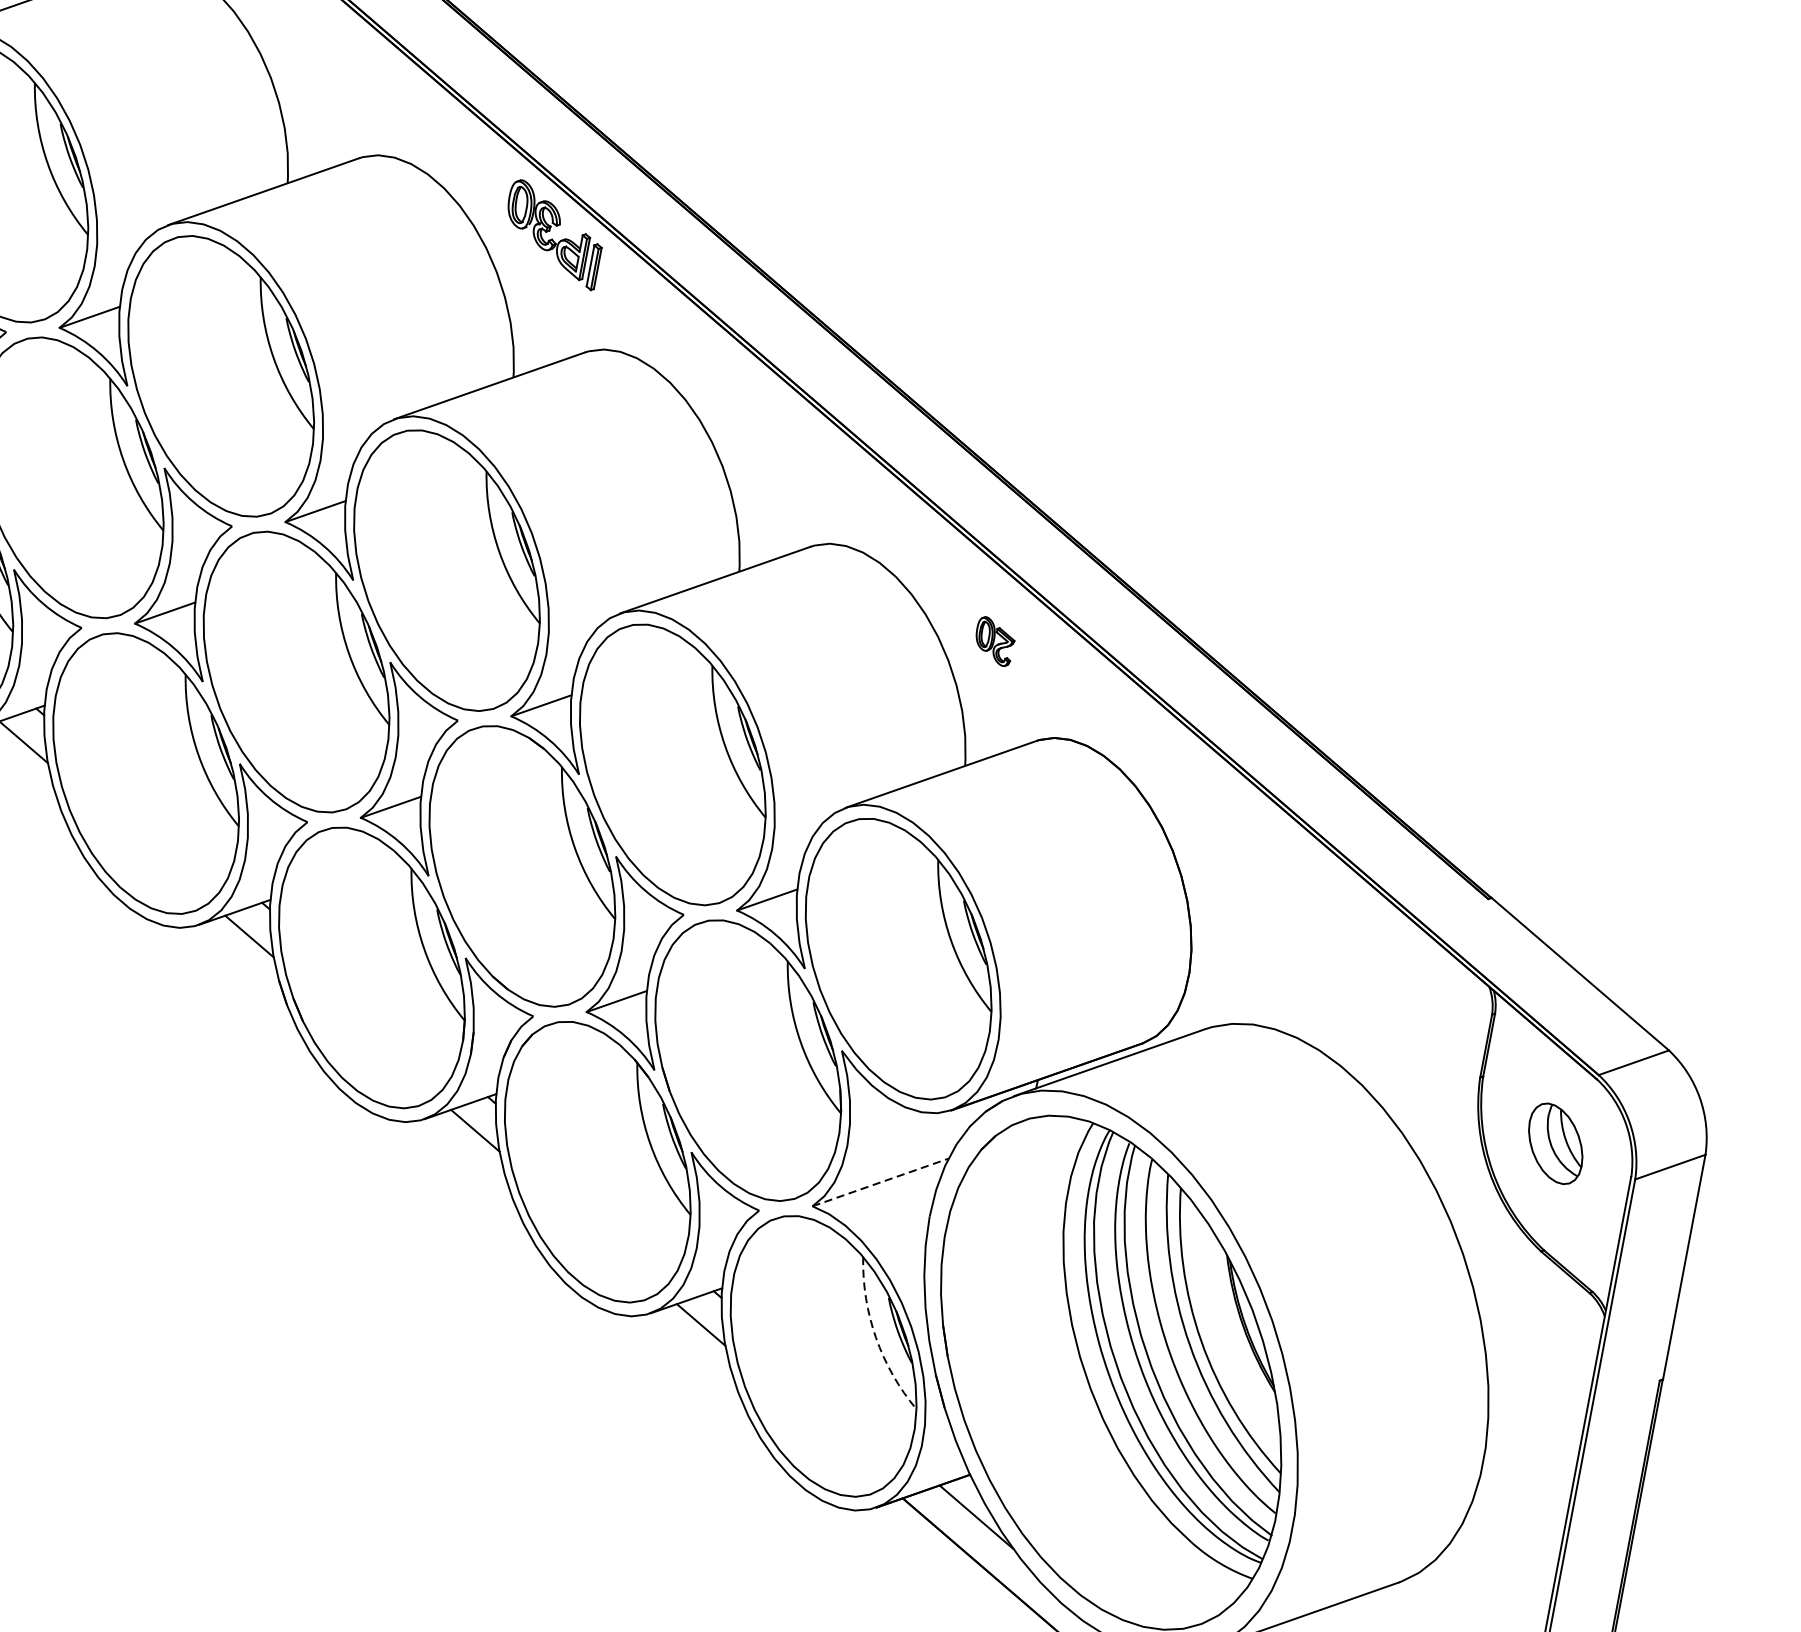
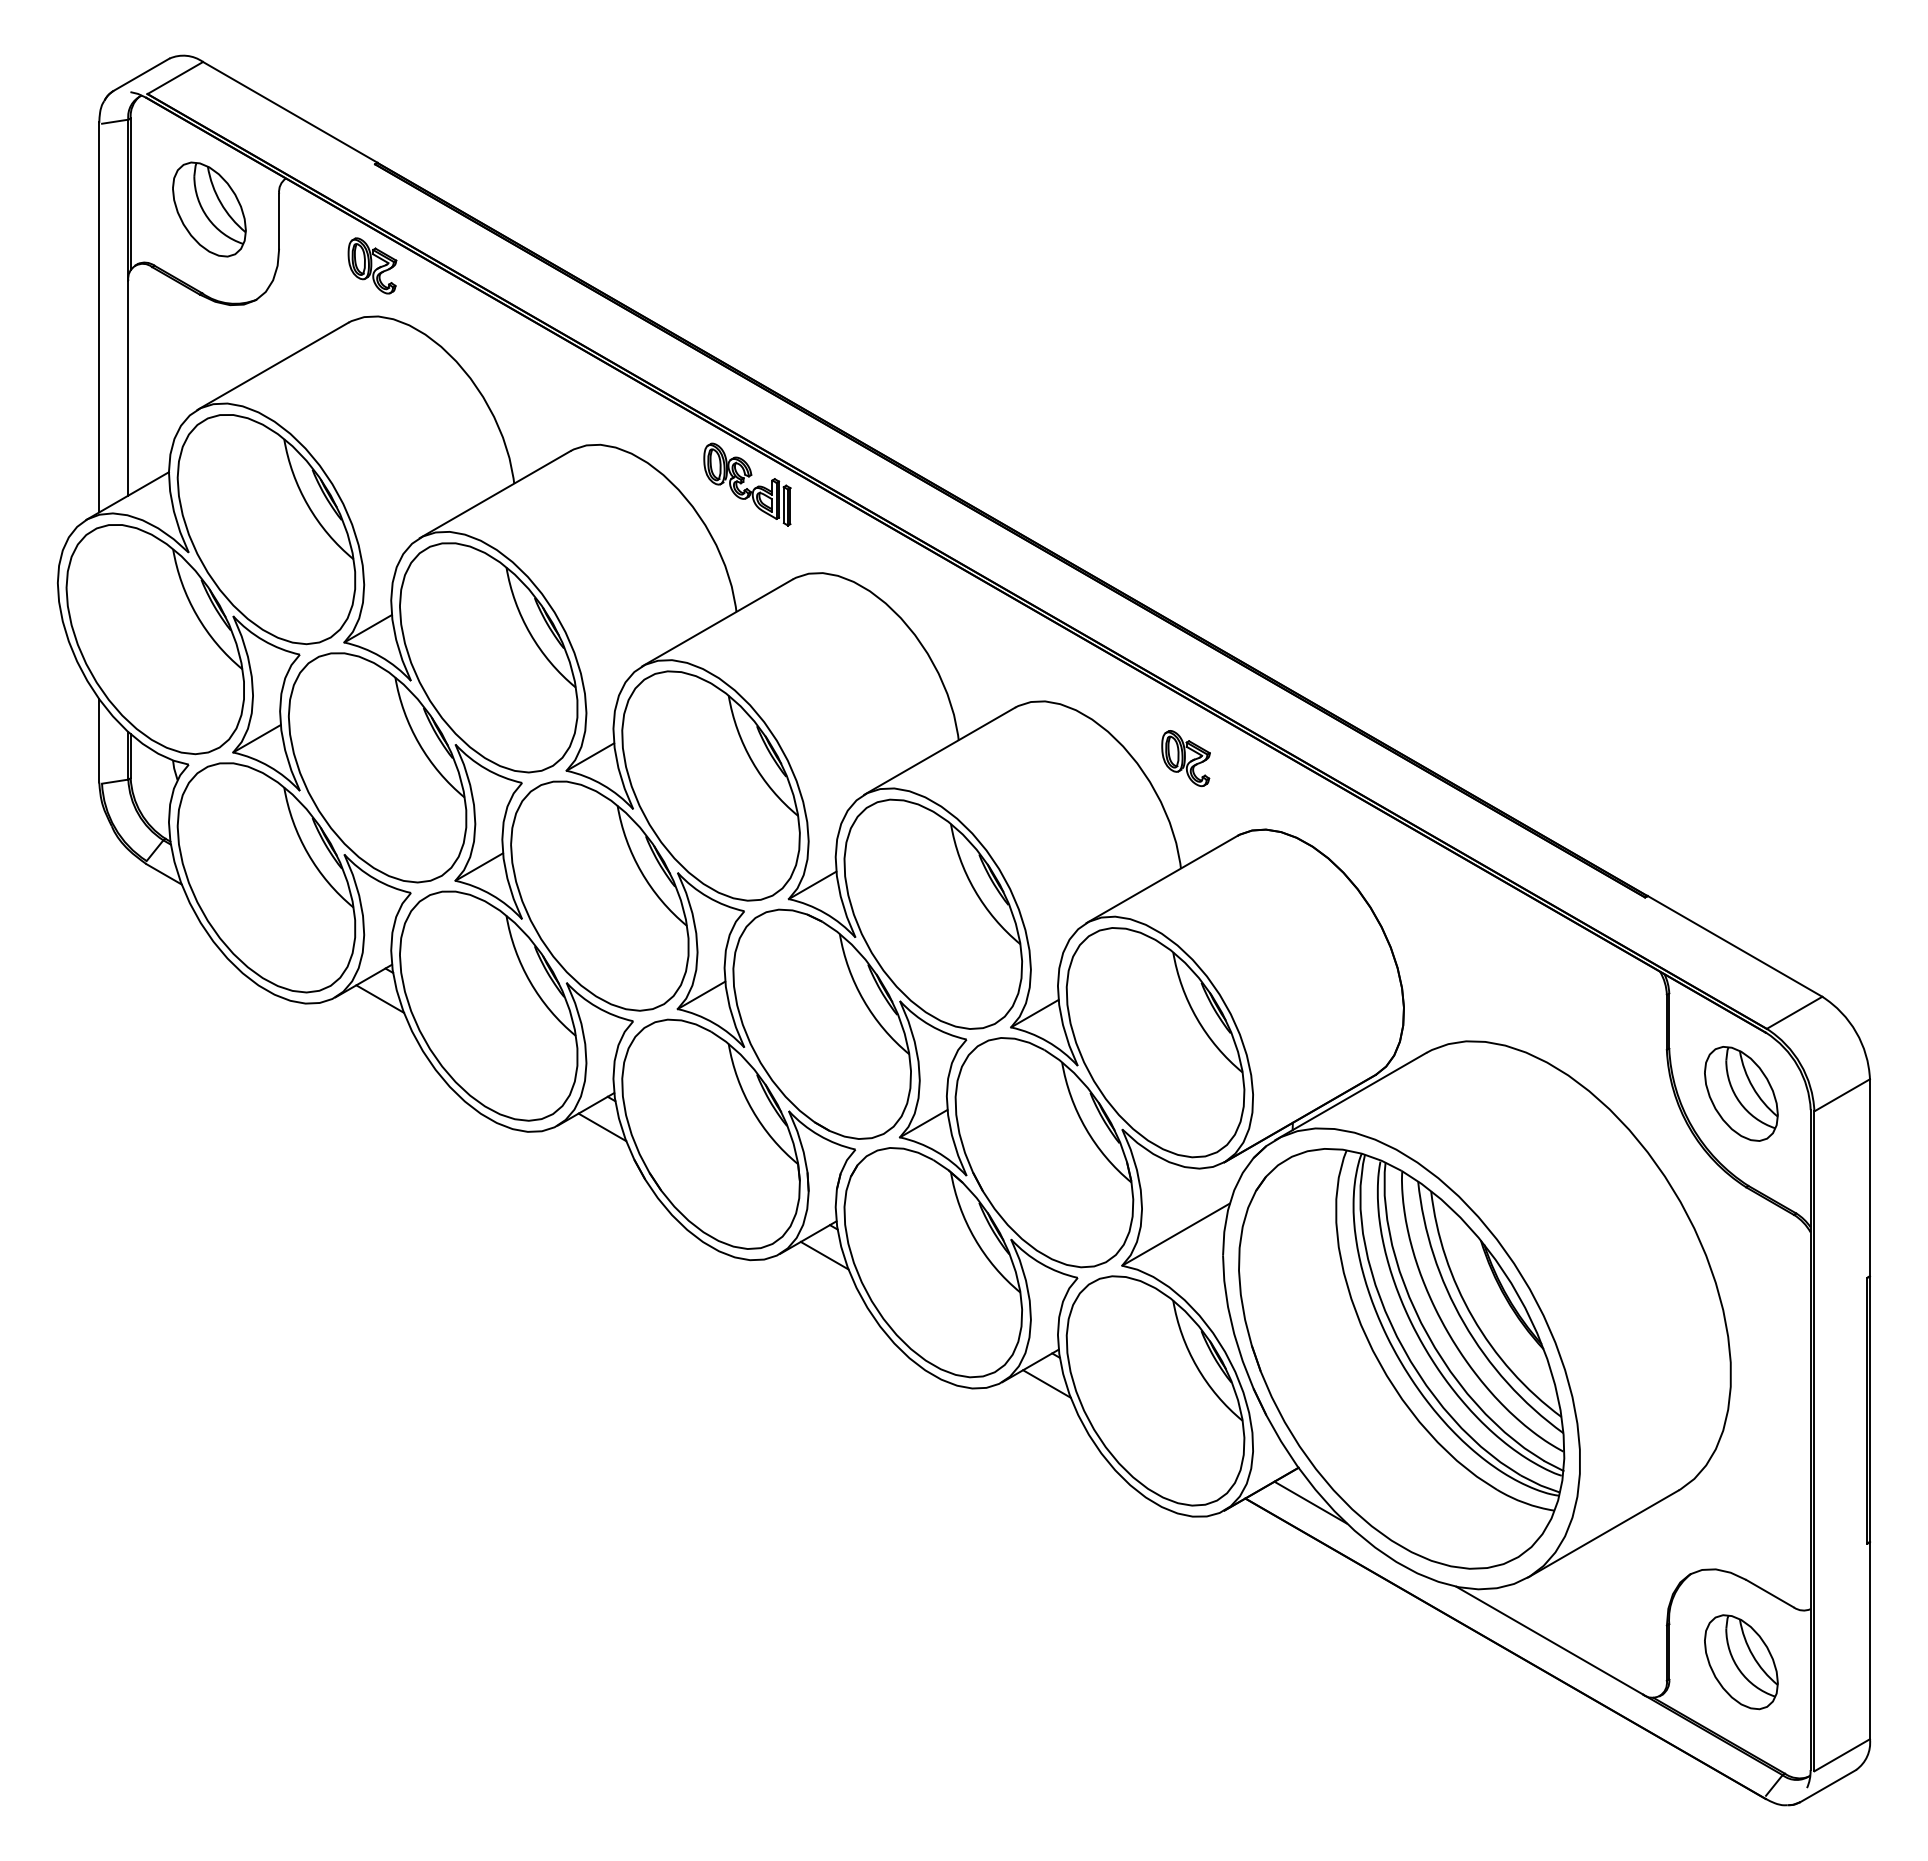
part: (993, 641) -> (1185, 758), size x1.43
part: (1555, 1143) -> (1741, 1093), size x1.43
line: (881, 1182) -> (1176, 1234), dashed -> solid
arc: (876, 1337) -> (1197, 1366), dashed -> solid

